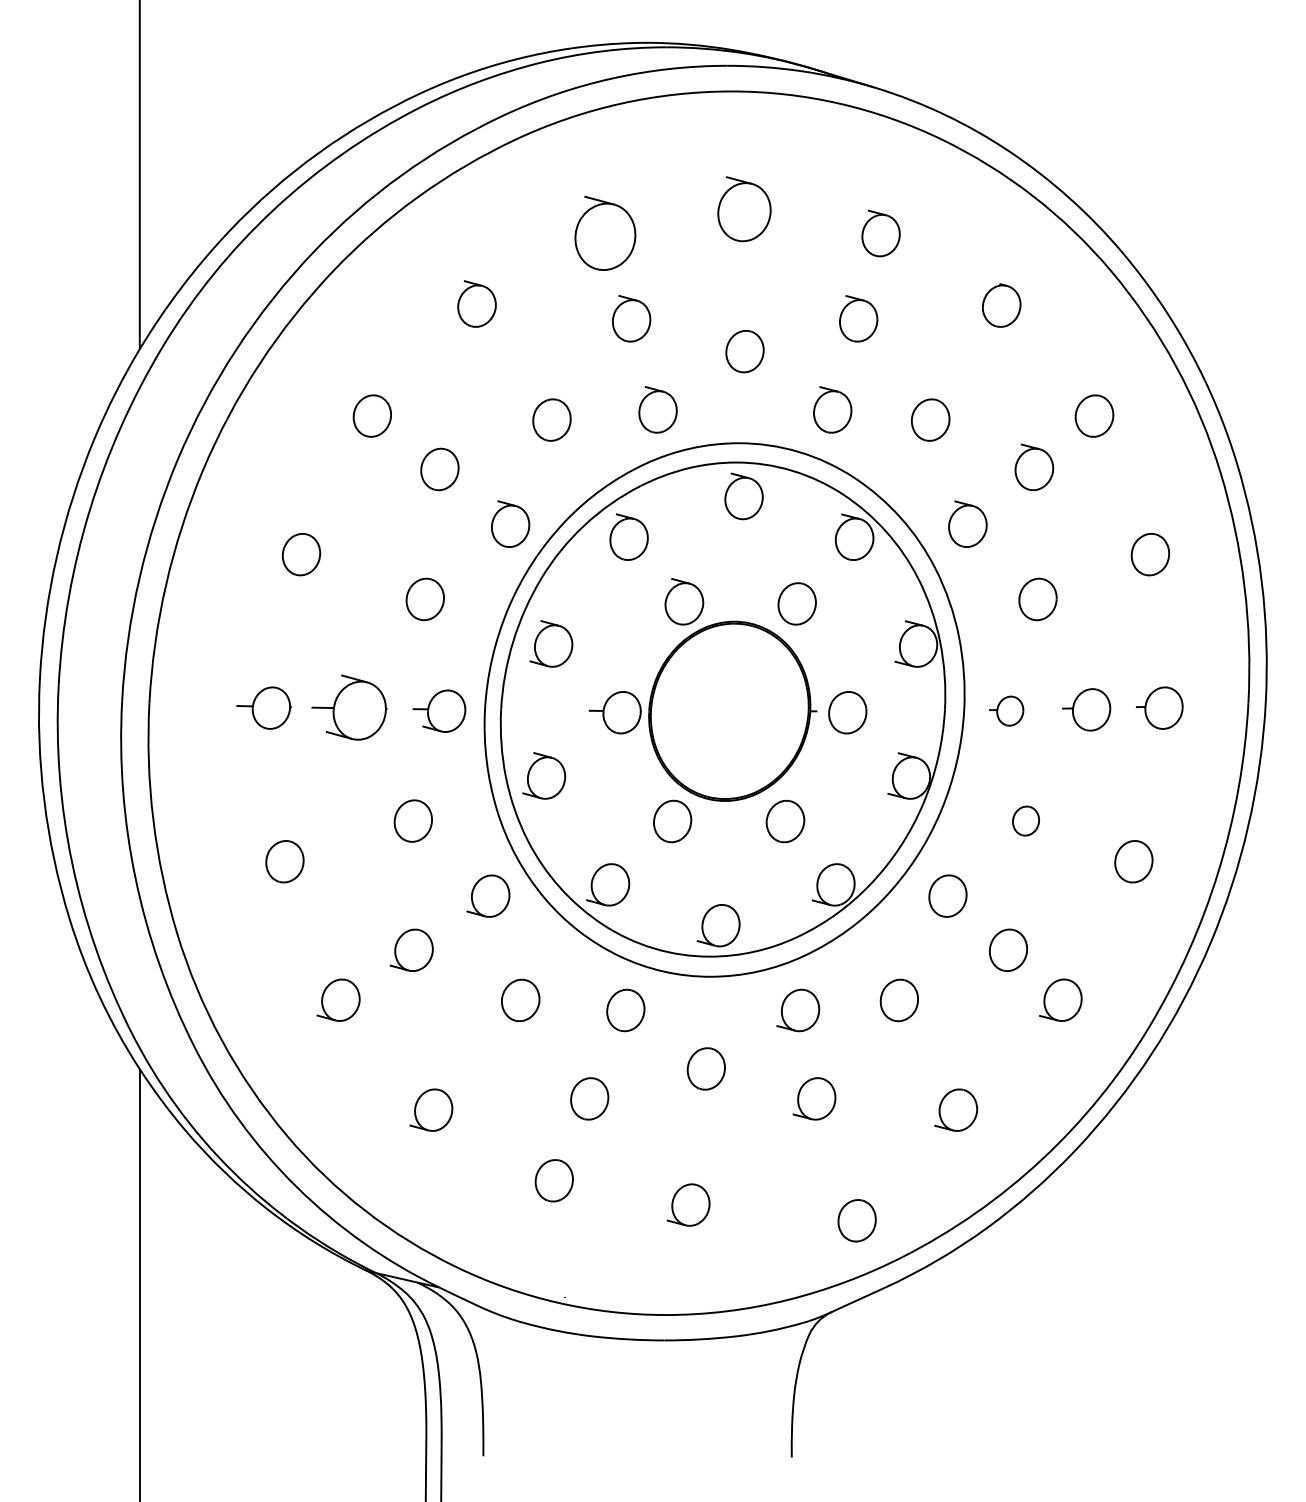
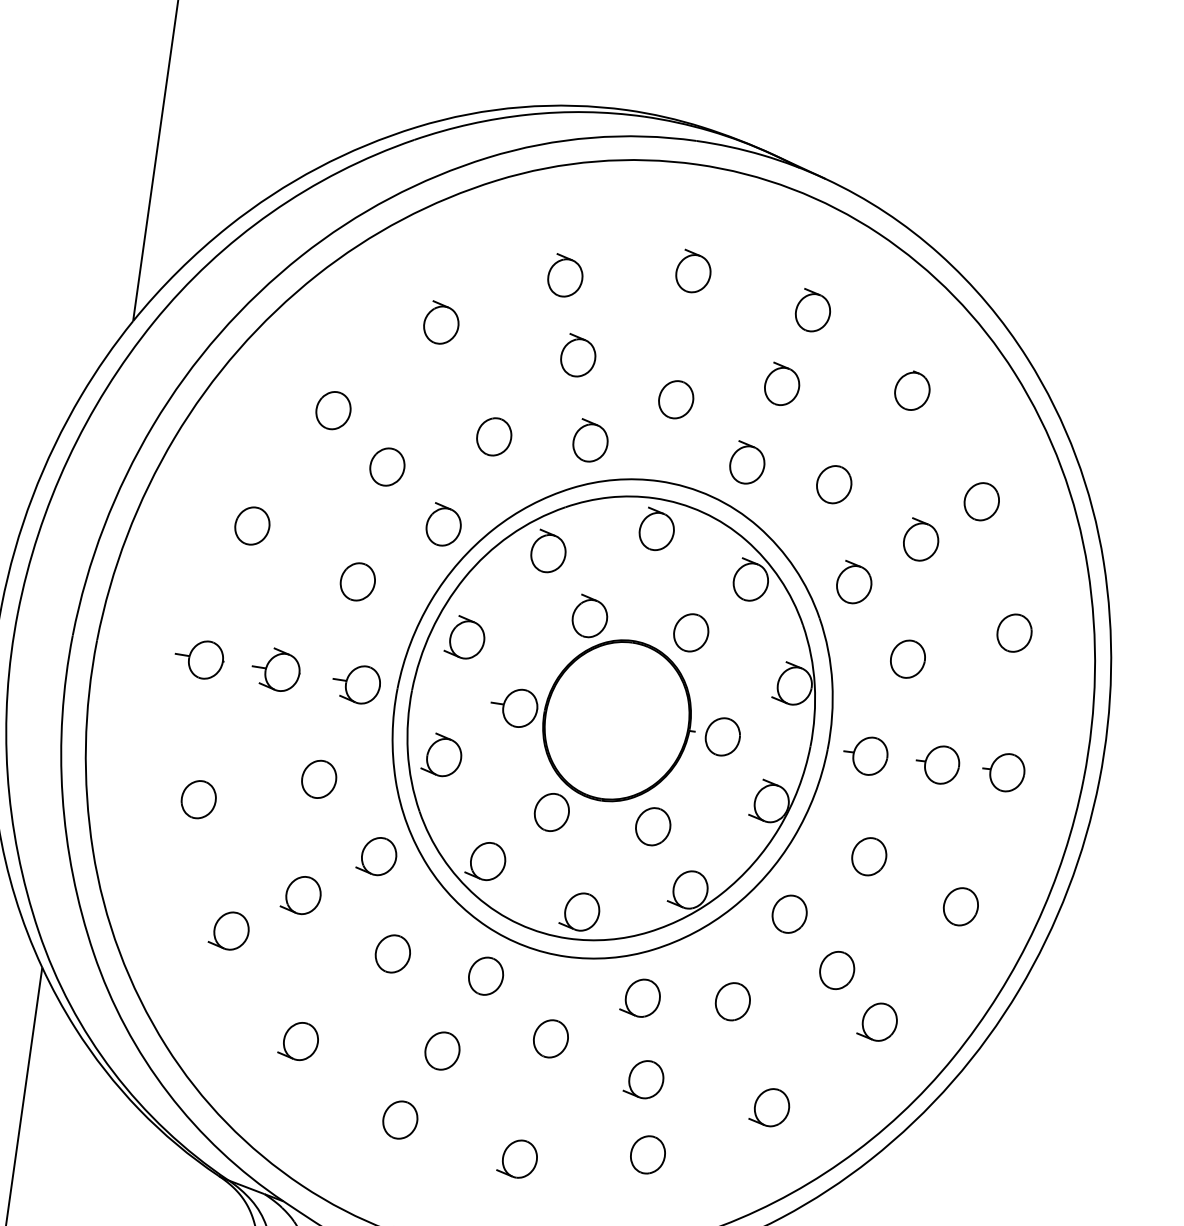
part: (744, 208) -> (693, 271), size x0.71
part: (604, 233) -> (564, 275), size x0.62
part: (349, 707) -> (276, 669), size x0.71
part: (1006, 710) -> (865, 754), size x1.43
part: (1025, 820) -> (868, 856), size x1.43
part: (856, 1220) -> (647, 1154), moved

